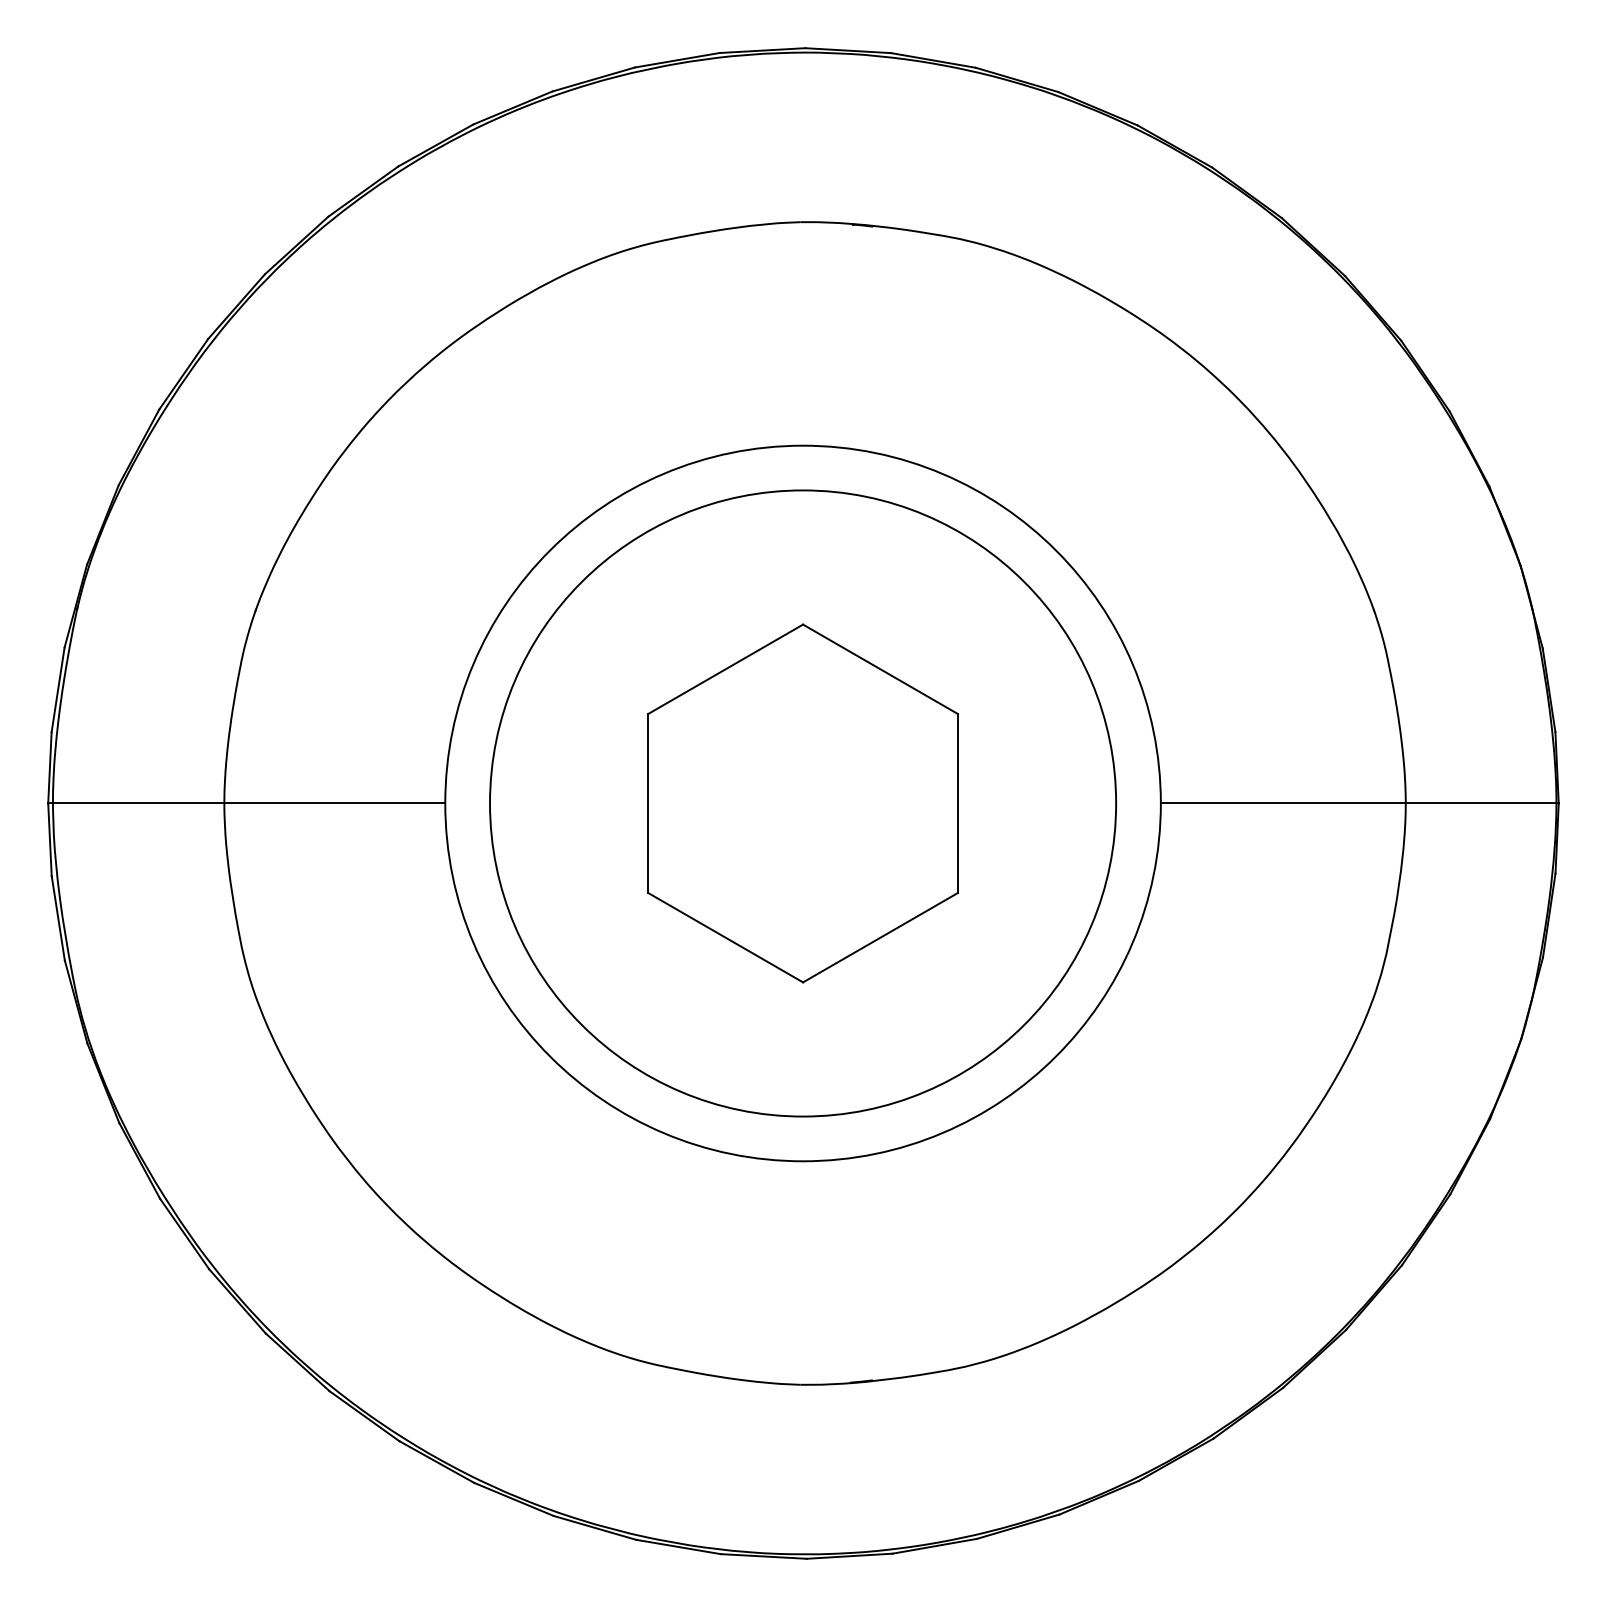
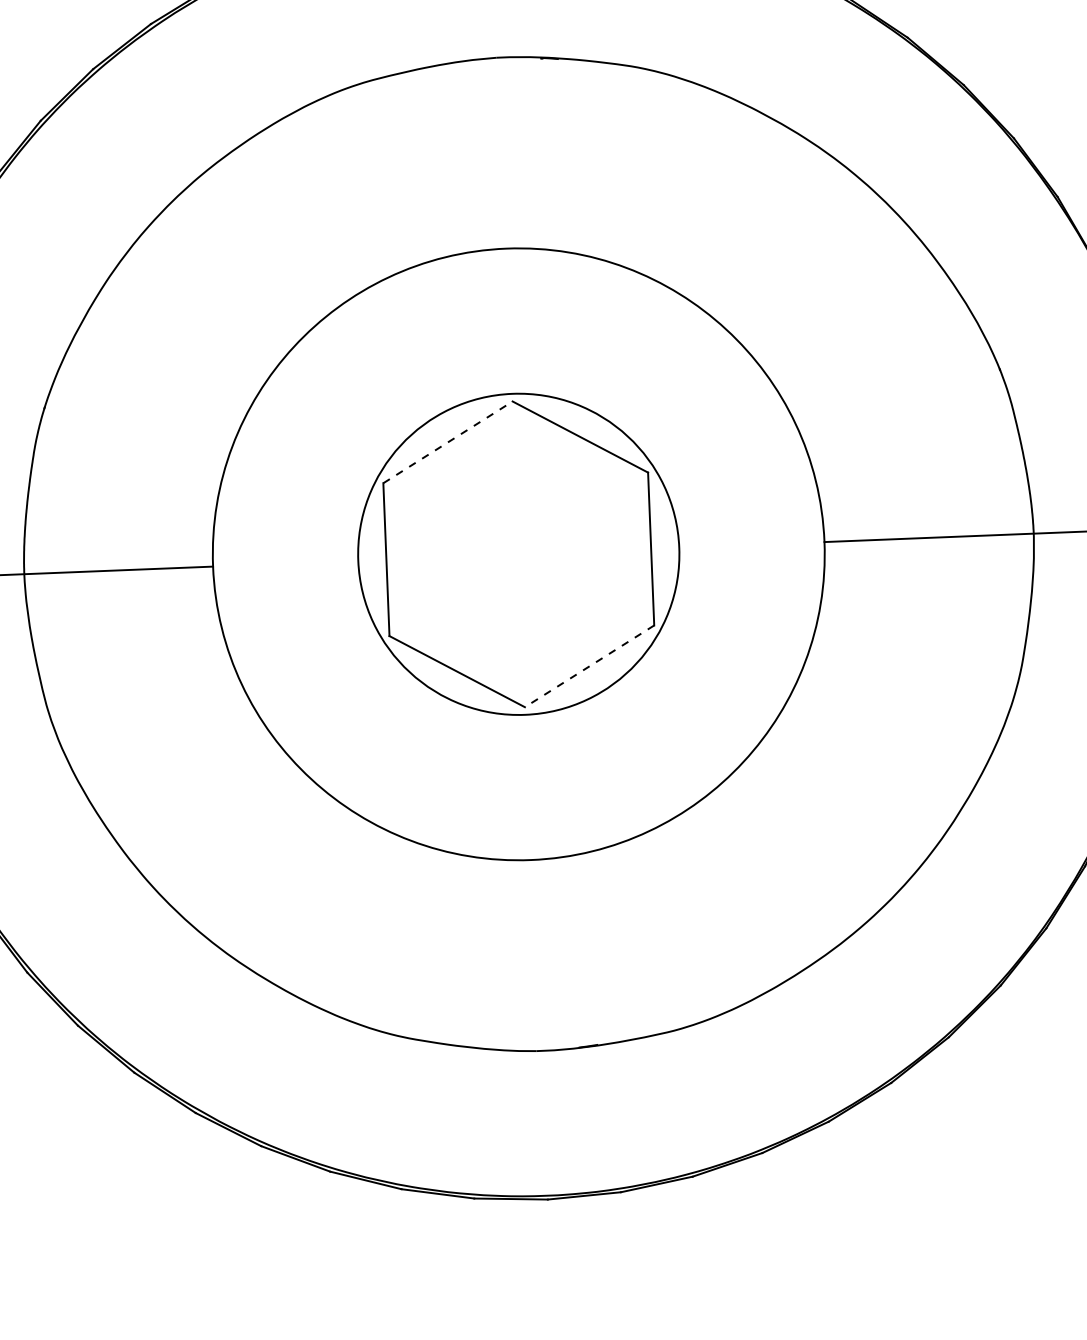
line: (726, 669) -> (448, 442), solid -> dashed
circle: (803, 803) -> (519, 554), size x0.6
line: (880, 937) -> (589, 666), solid -> dashed

